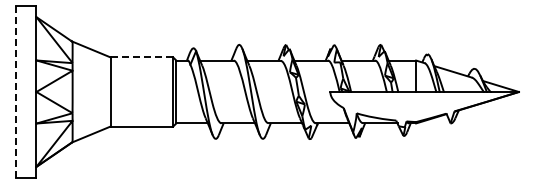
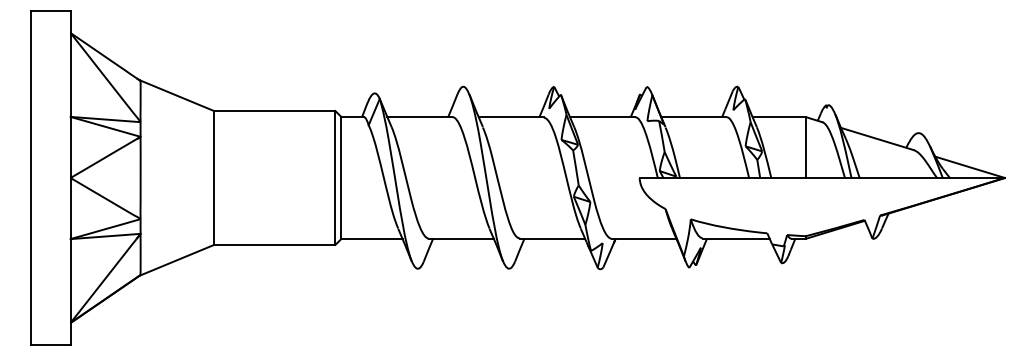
line: (141, 57) -> (274, 111), dashed -> solid
line: (16, 92) -> (31, 178), dashed -> solid

